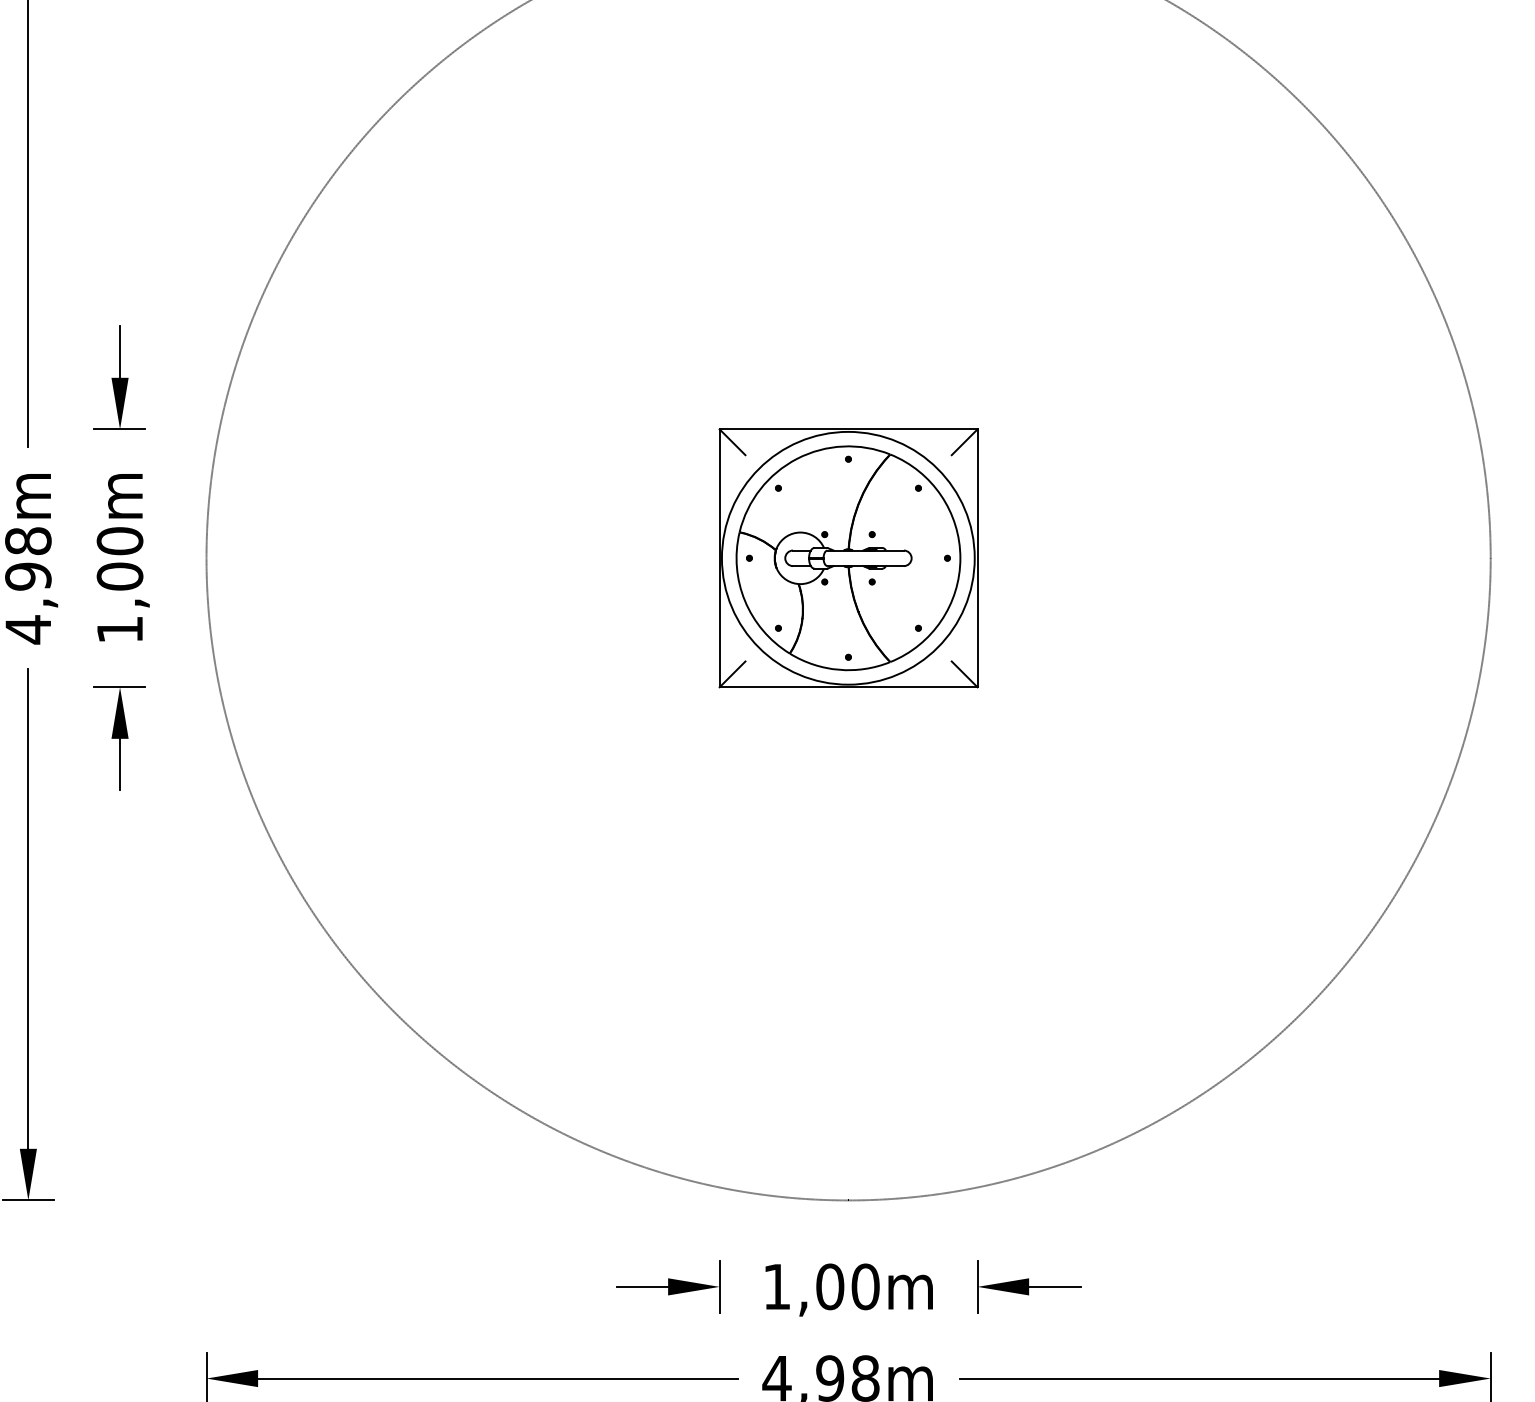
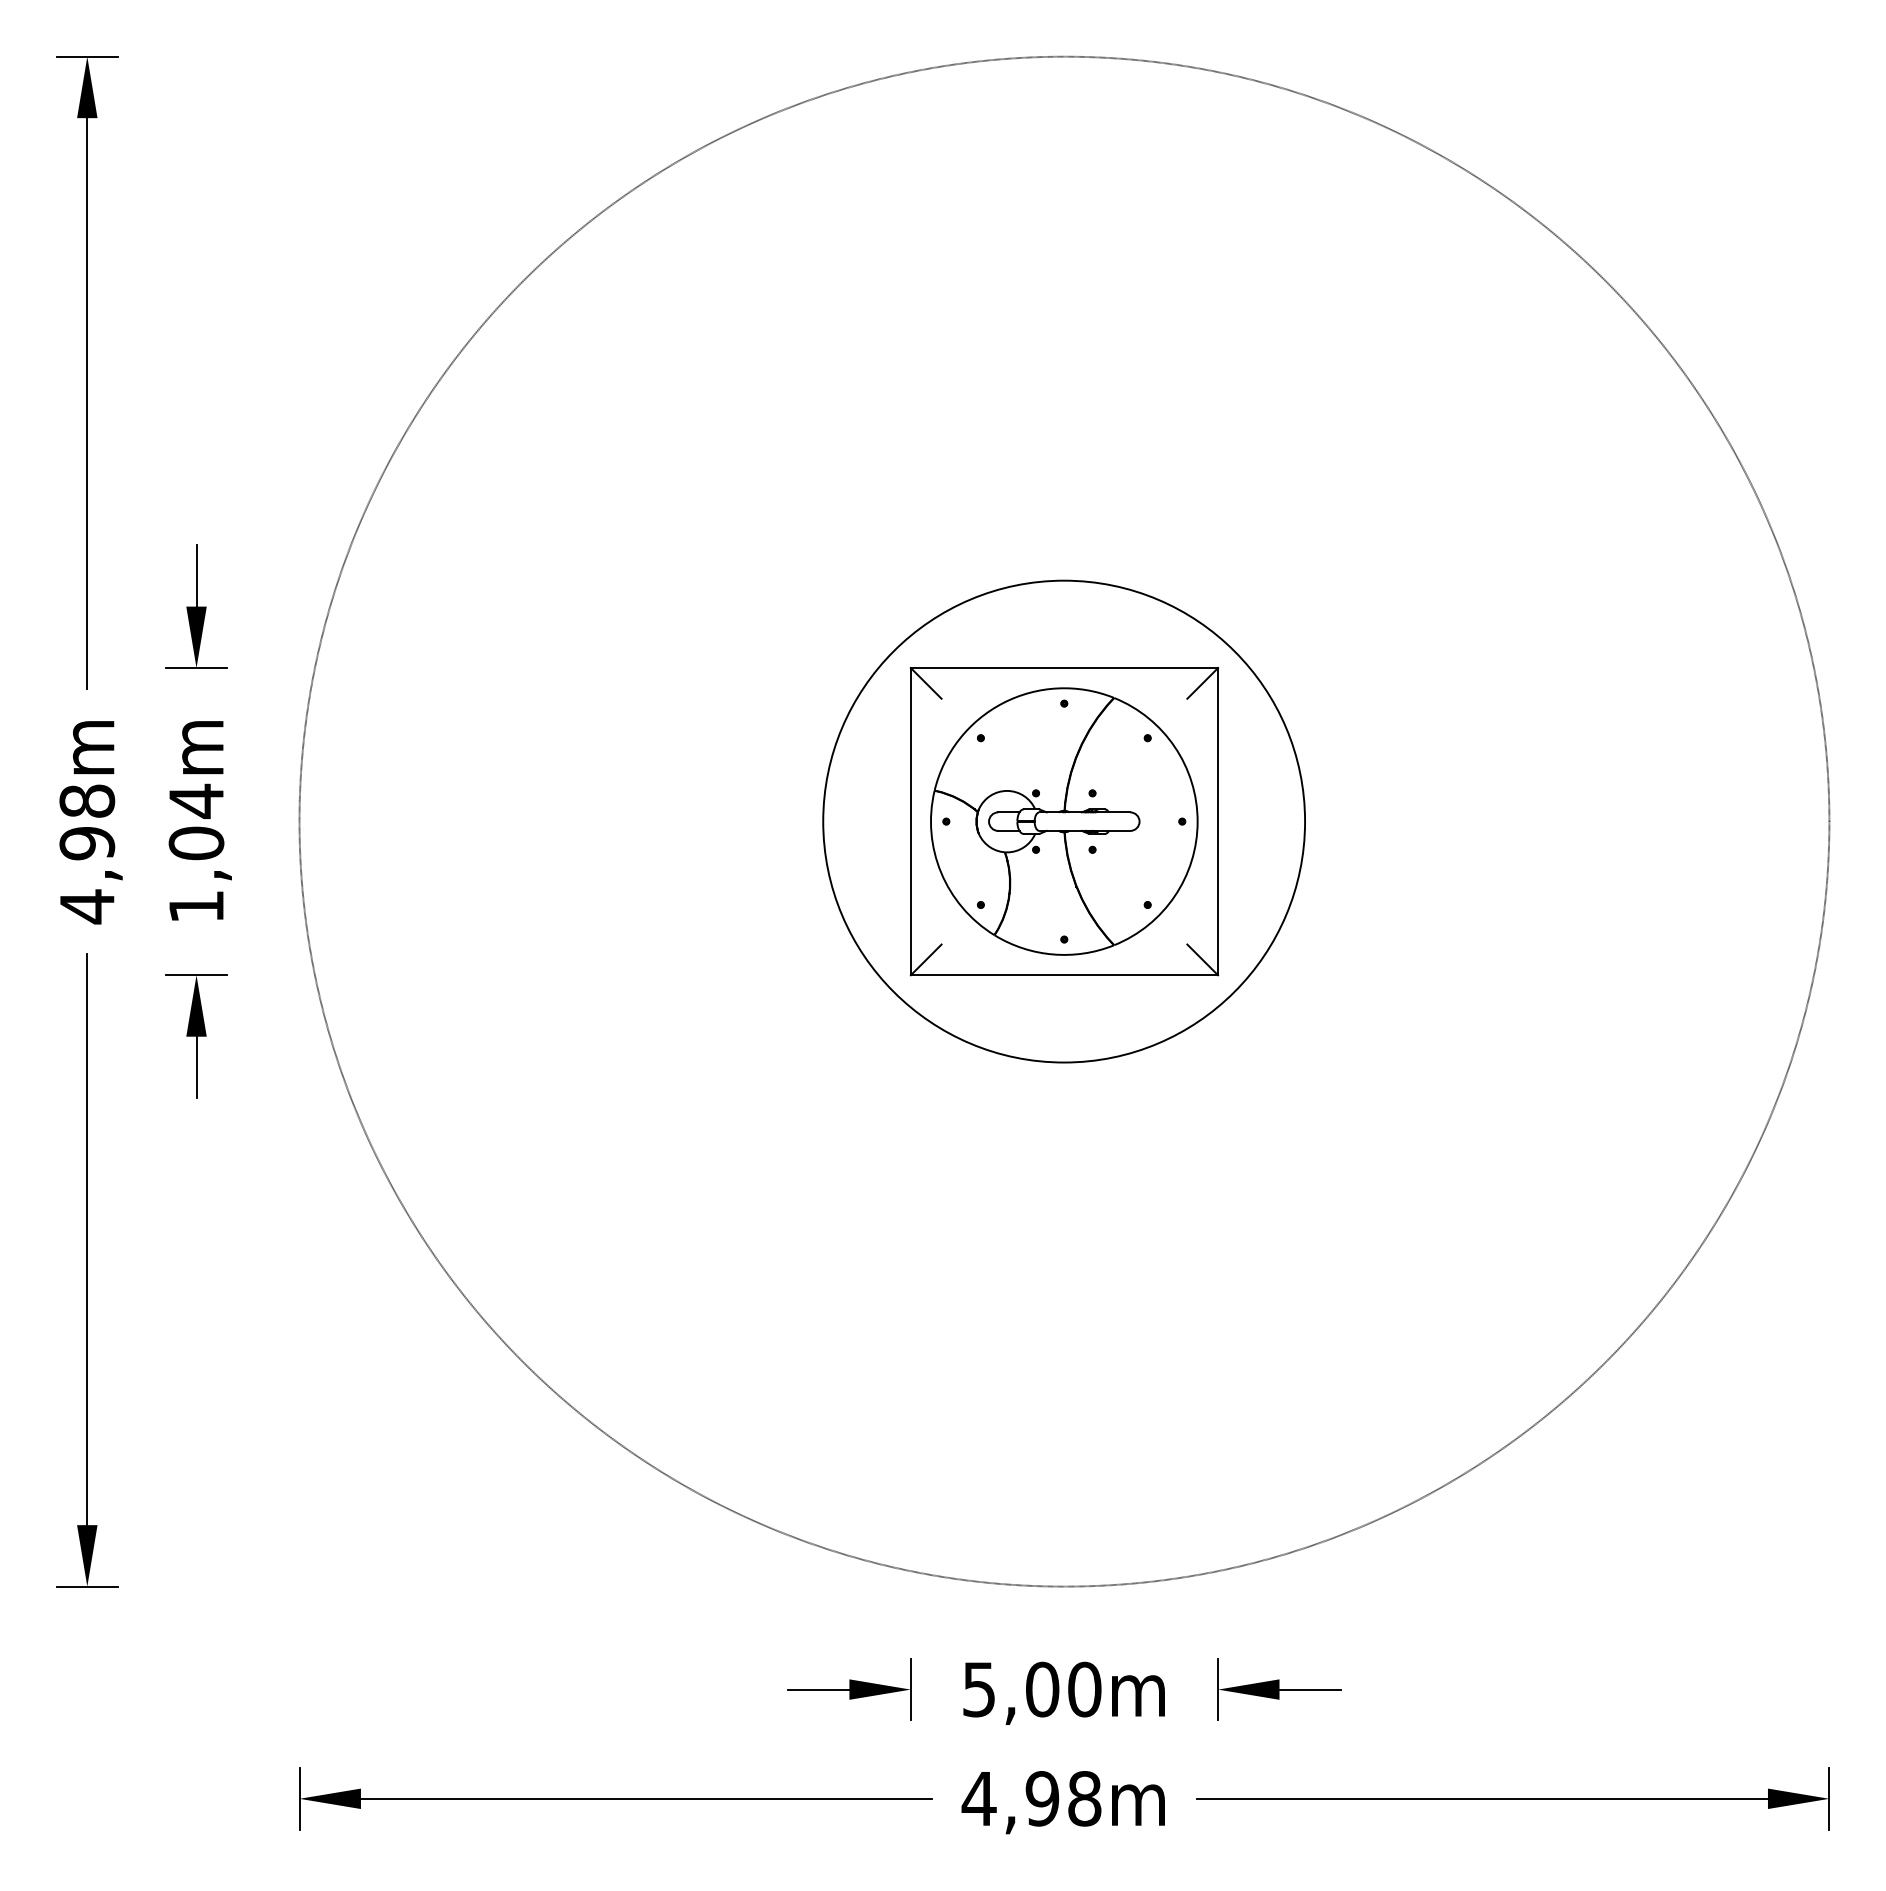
text: (120, 541) -> (196, 801), 1,00m -> 1,04m
circle: (848, 558) -> (1064, 821), size x1.6
text: (776, 1286) -> (978, 1689), 1,00m -> 5,00m

